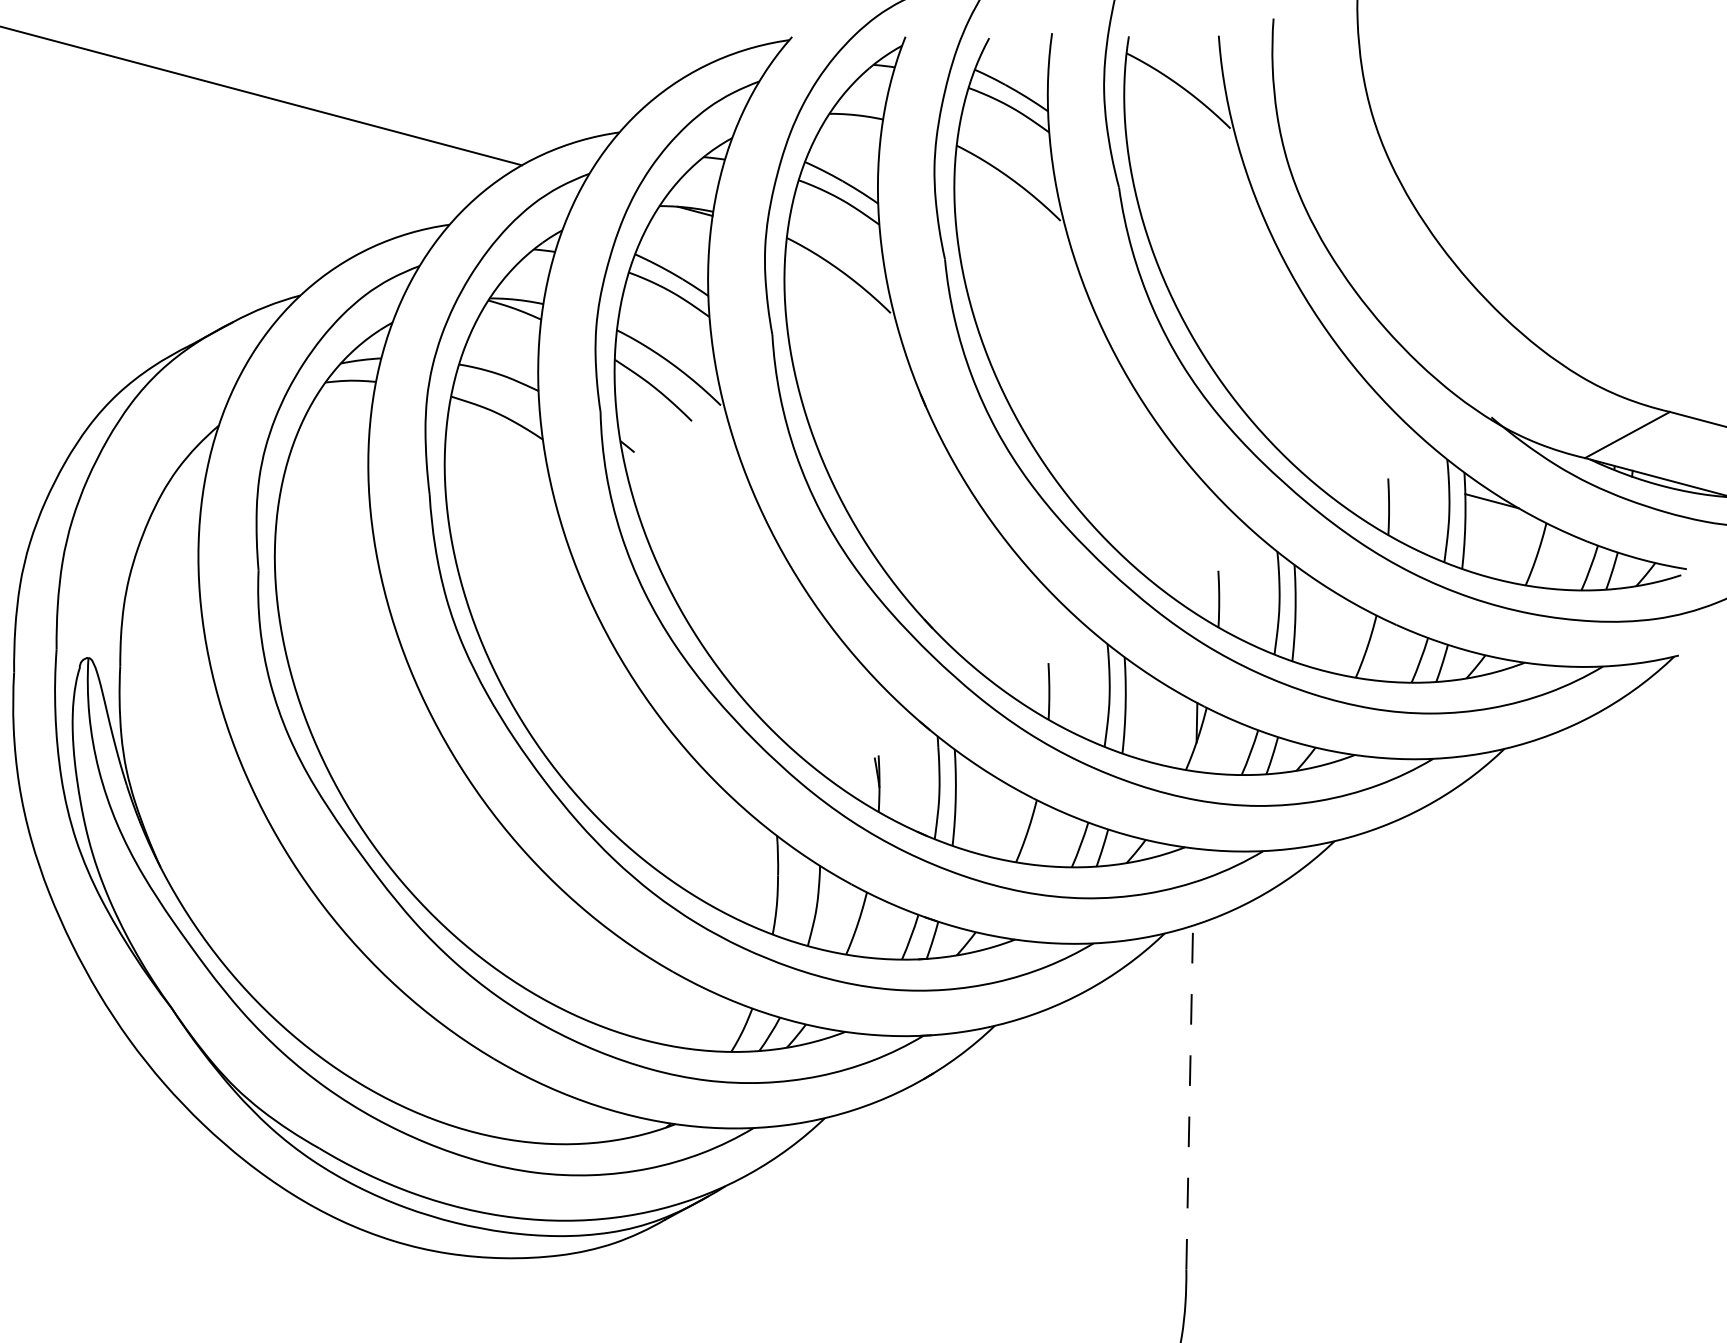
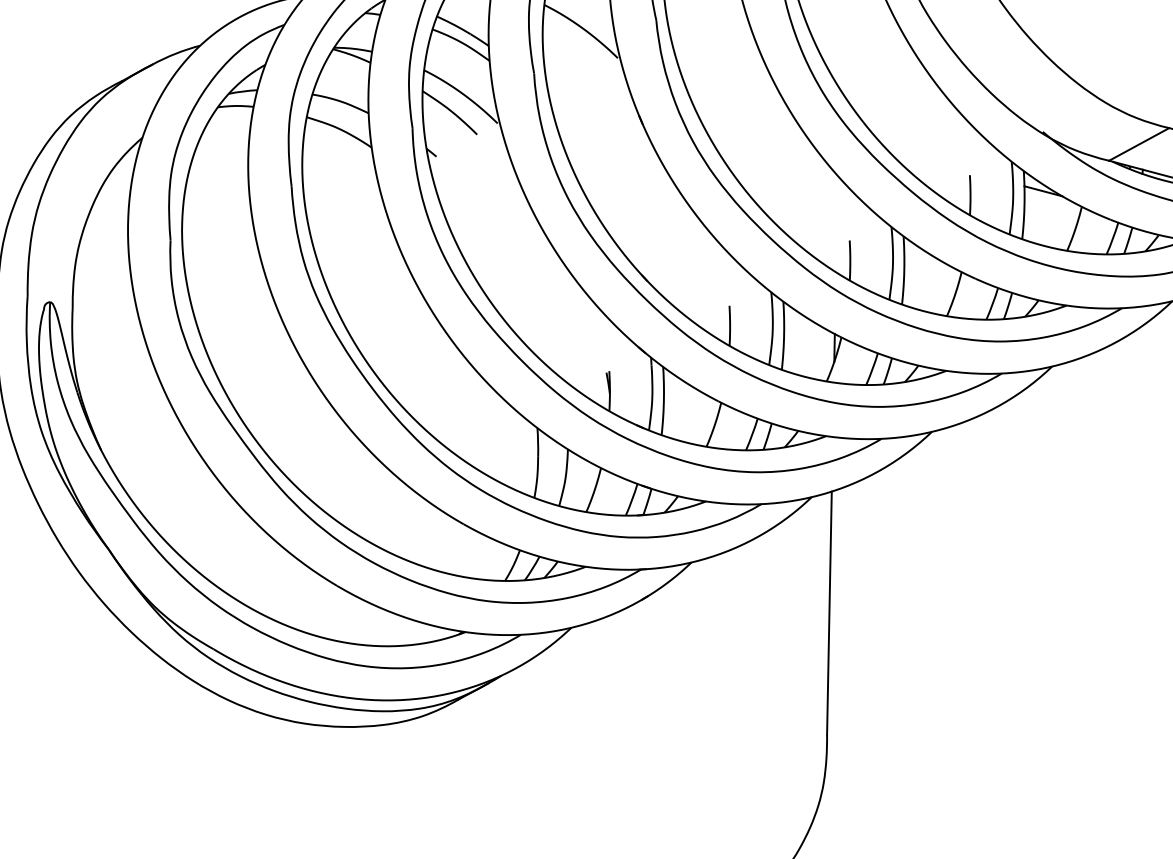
line: (1189, 1097) -> (829, 613), dashed -> solid

